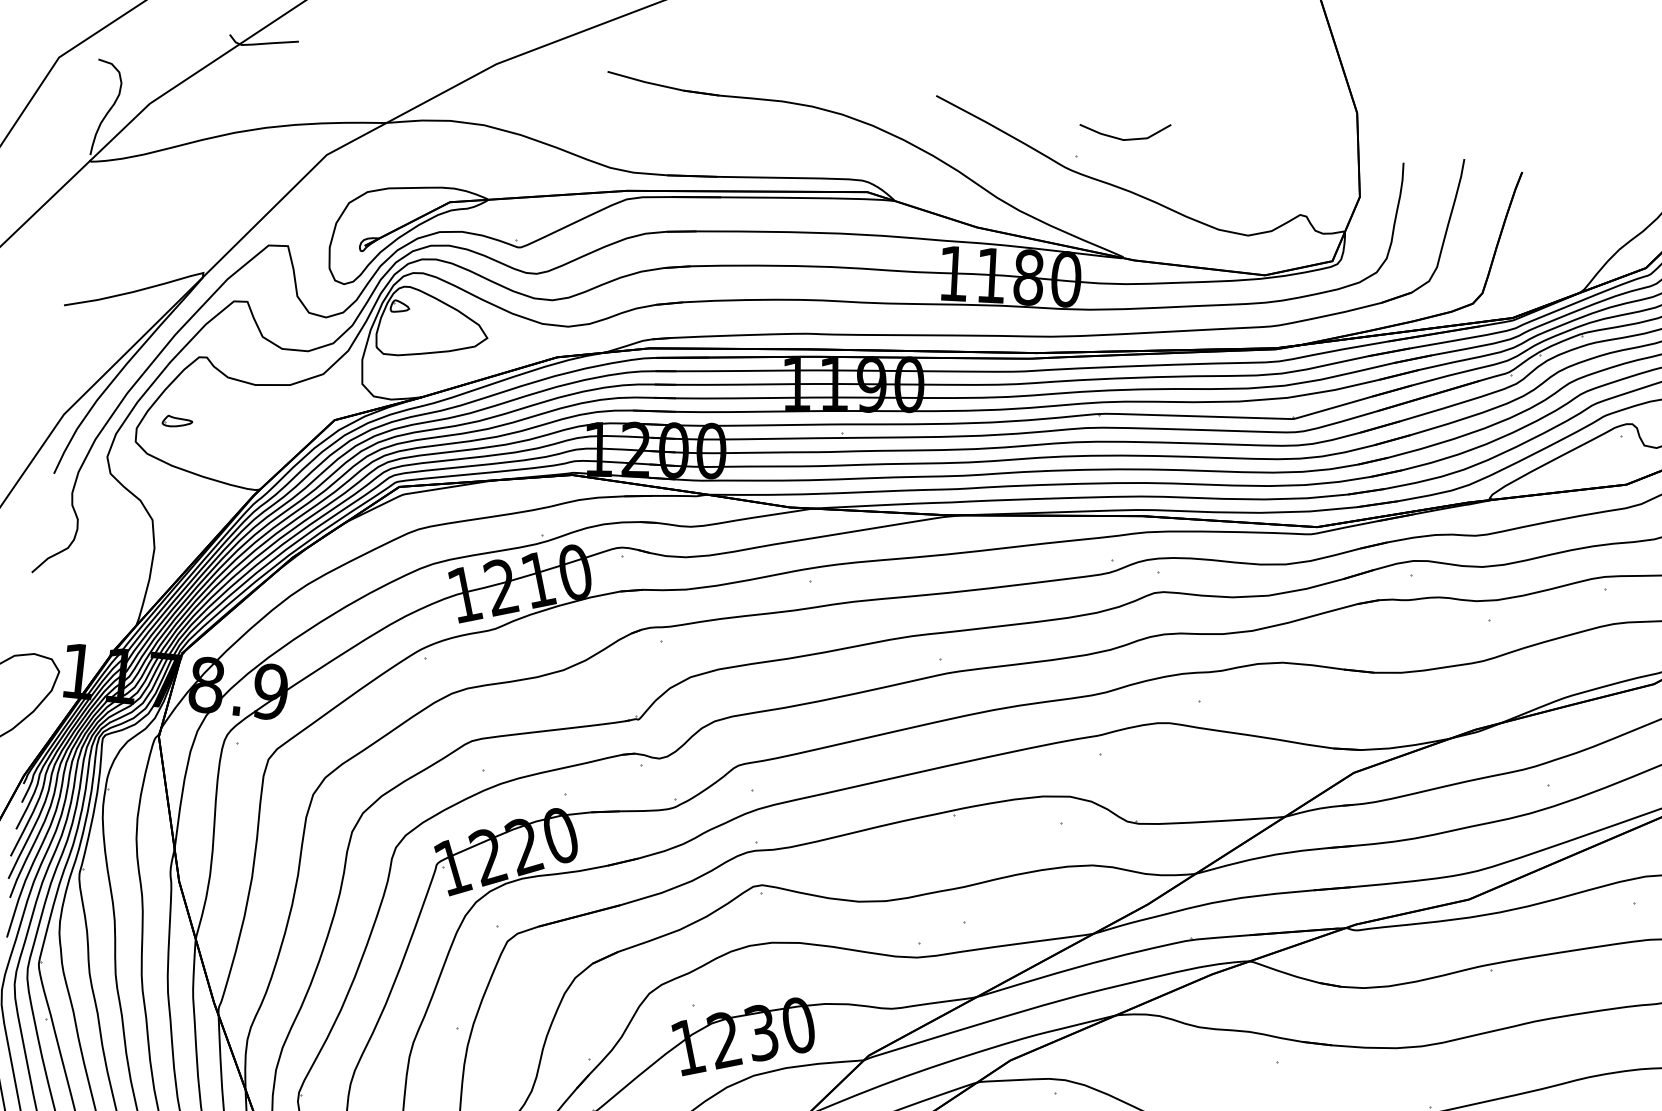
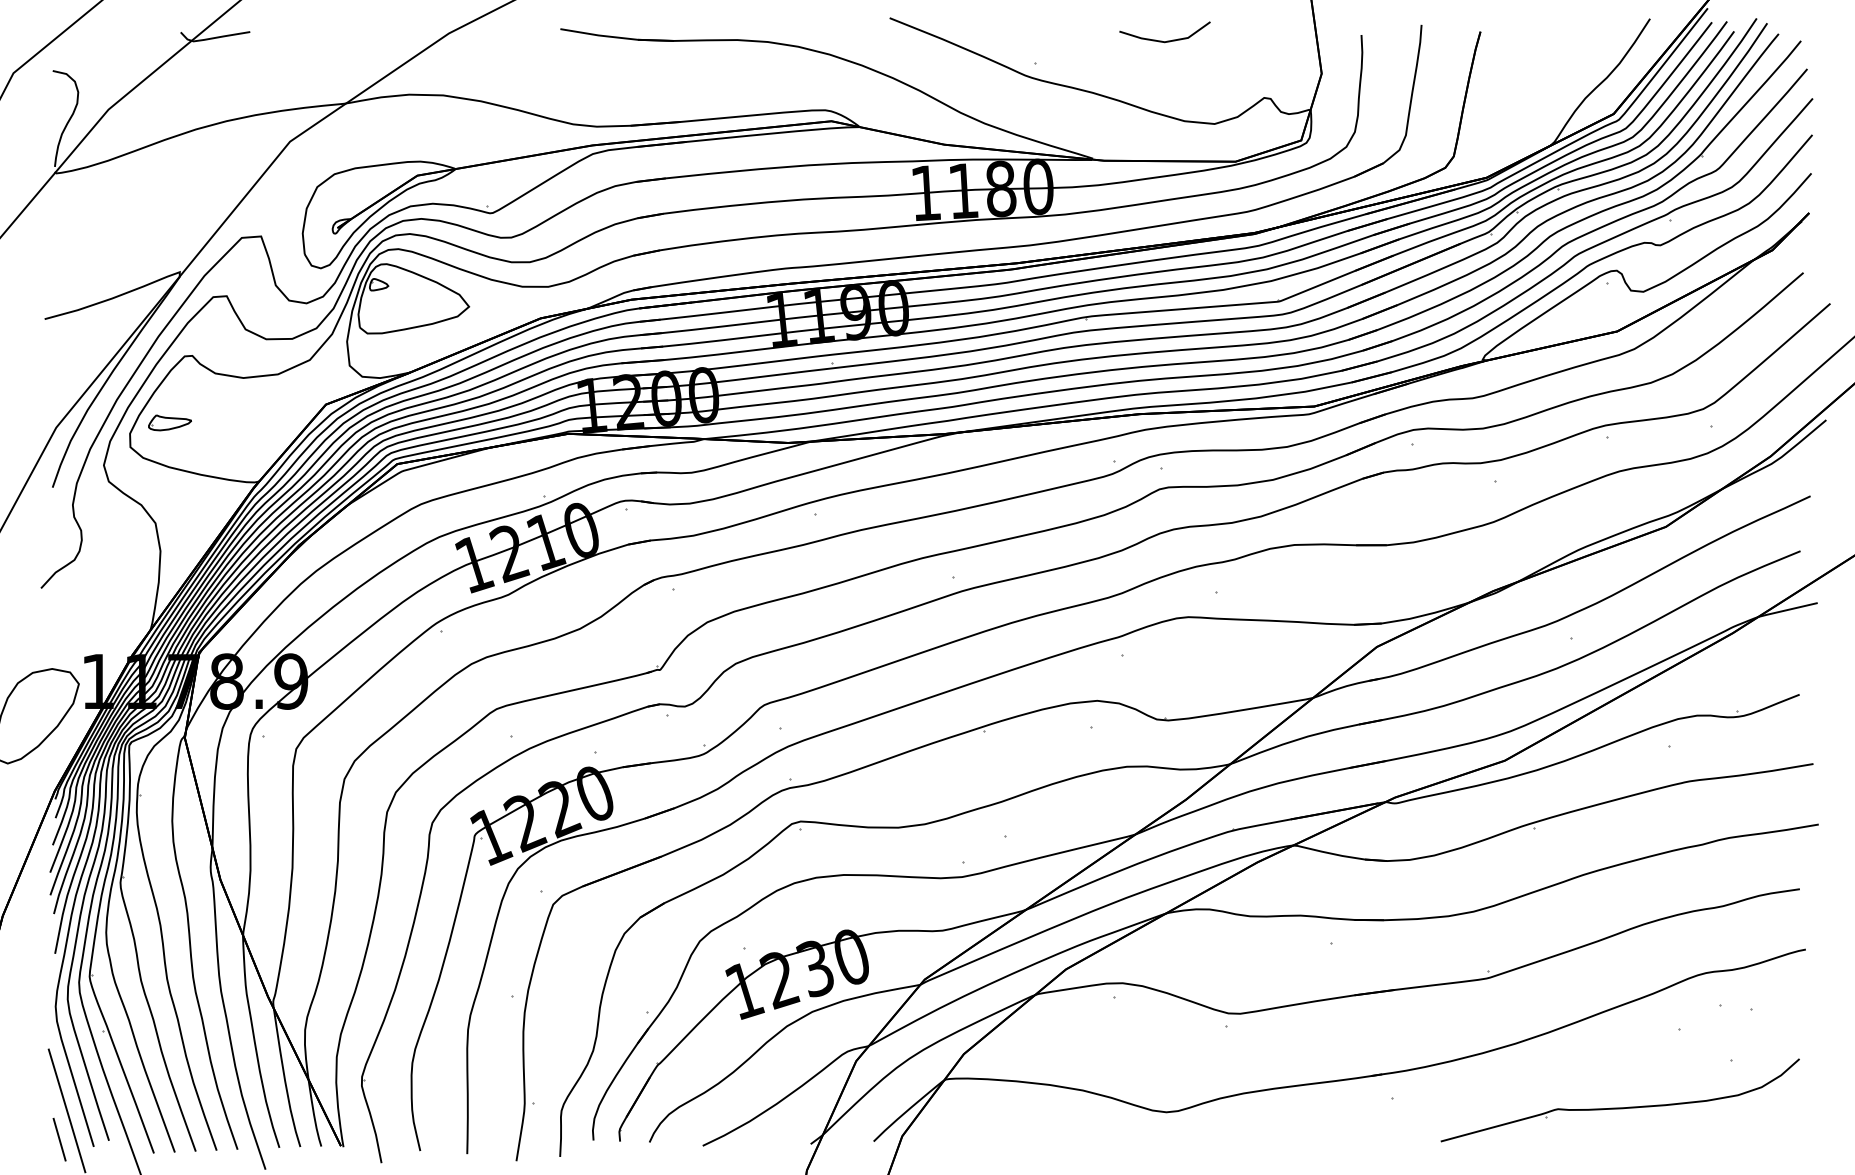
line: (1120, 138) -> (1161, 40), moved
part: (177, 421) -> (169, 422), size x1.43

